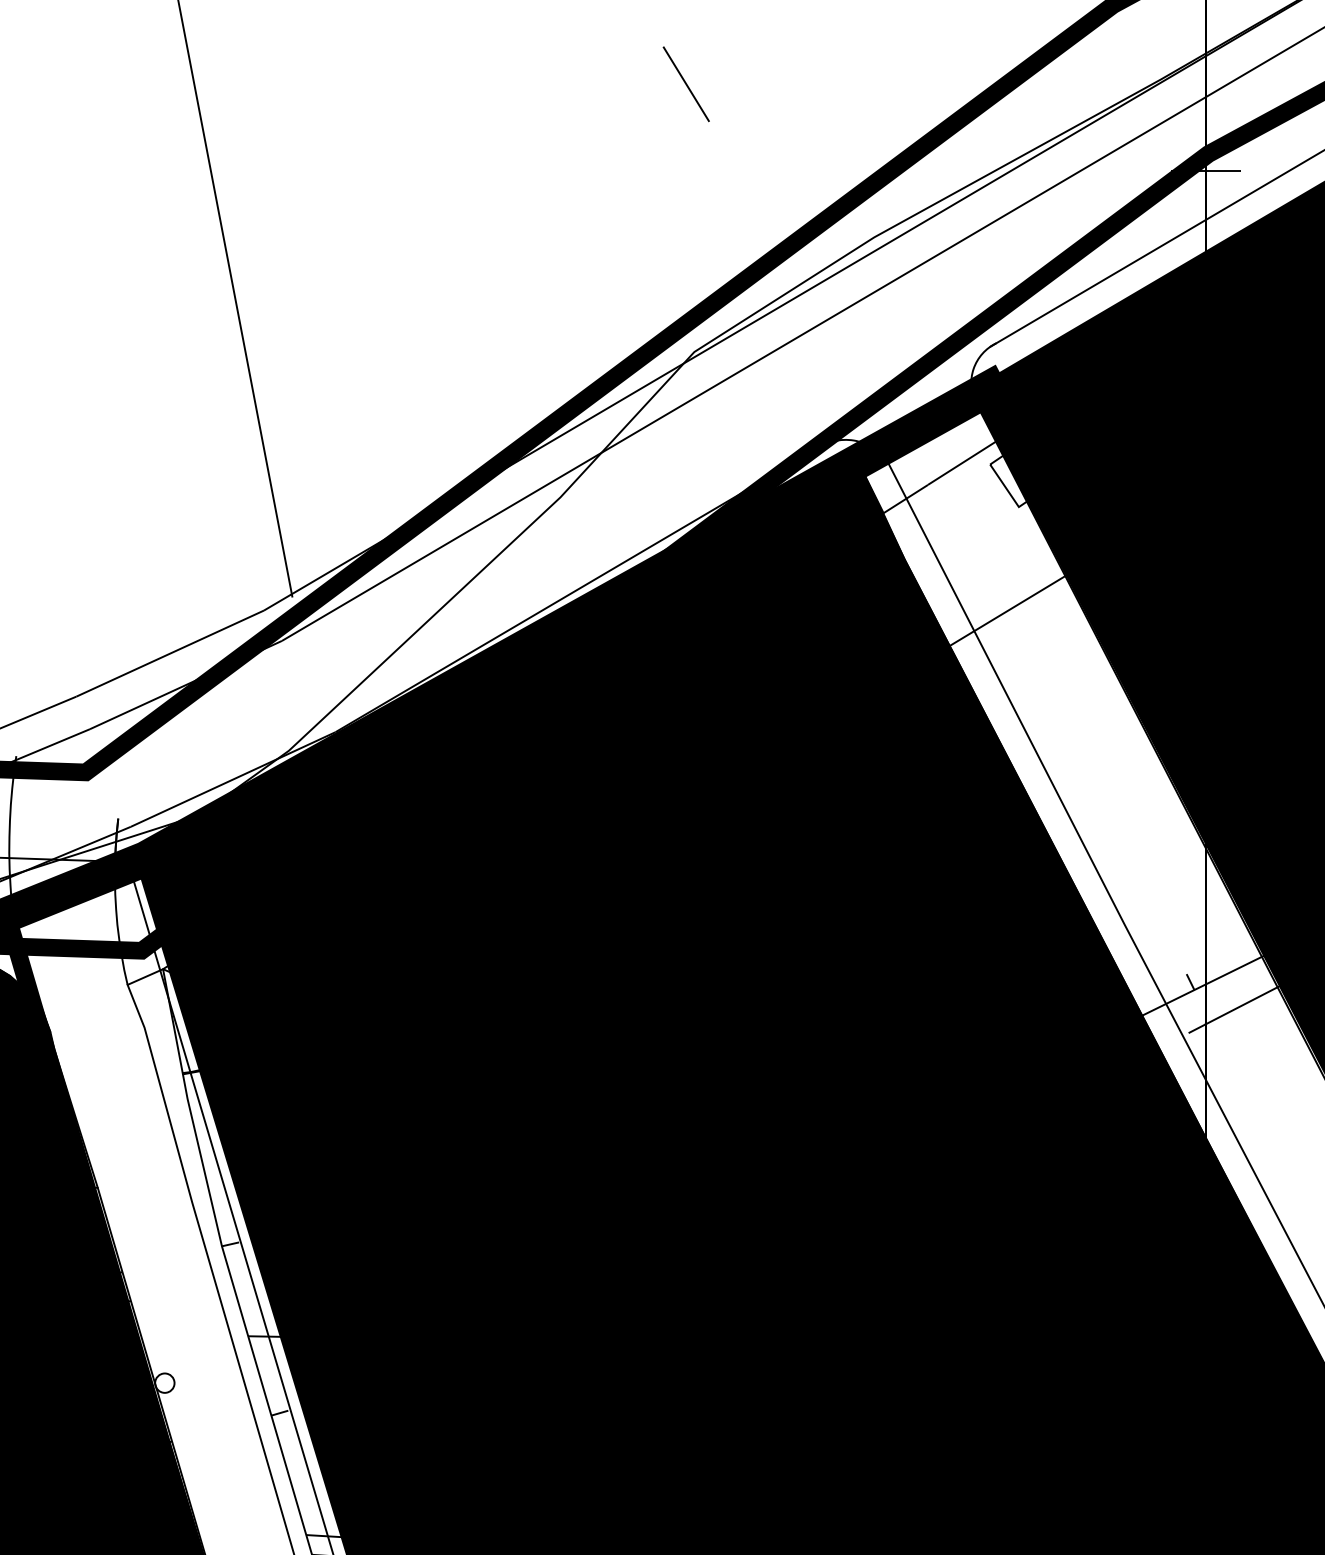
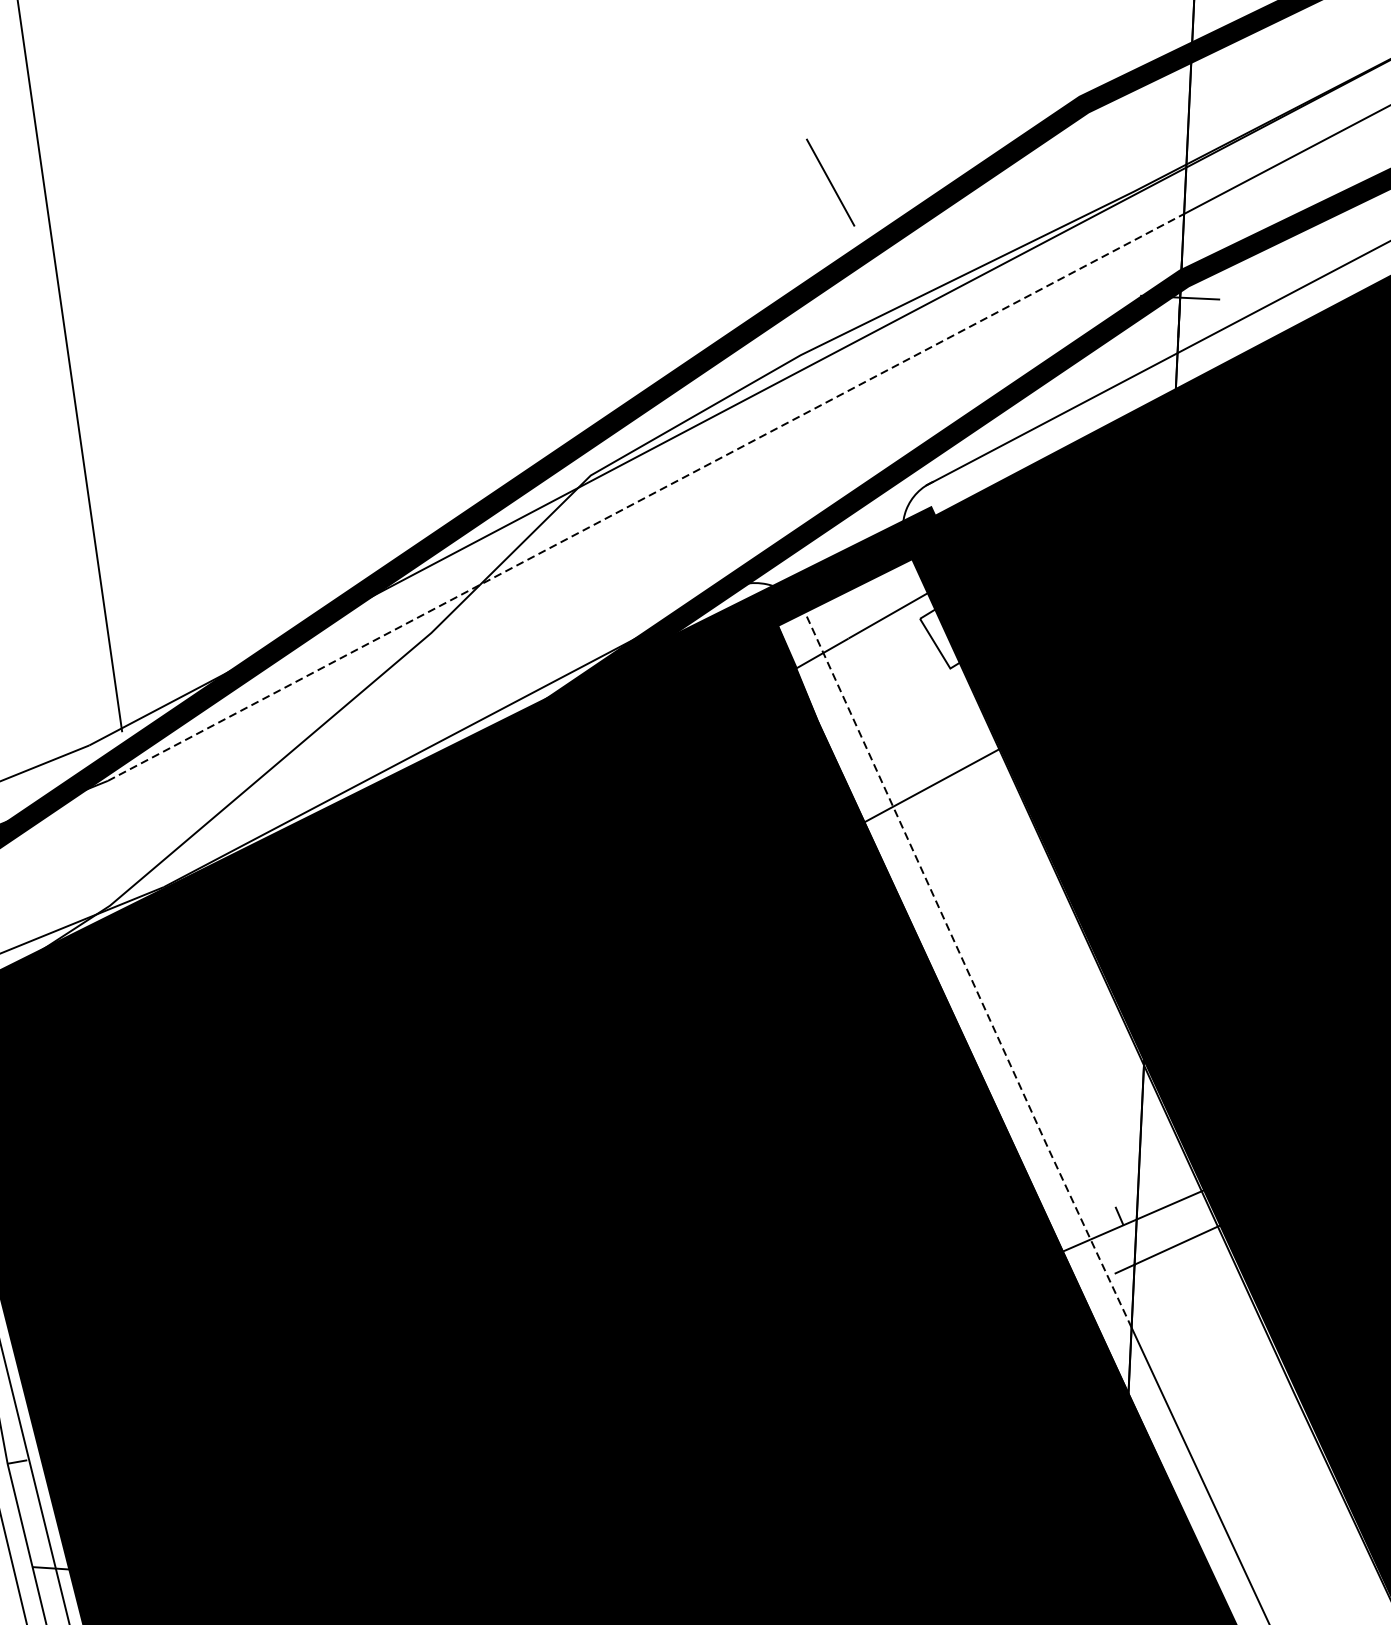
line: (685, 84) -> (829, 182), moved
line: (744, 368) -> (646, 496), solid -> dashed
line: (1046, 771) -> (967, 969), solid -> dashed

